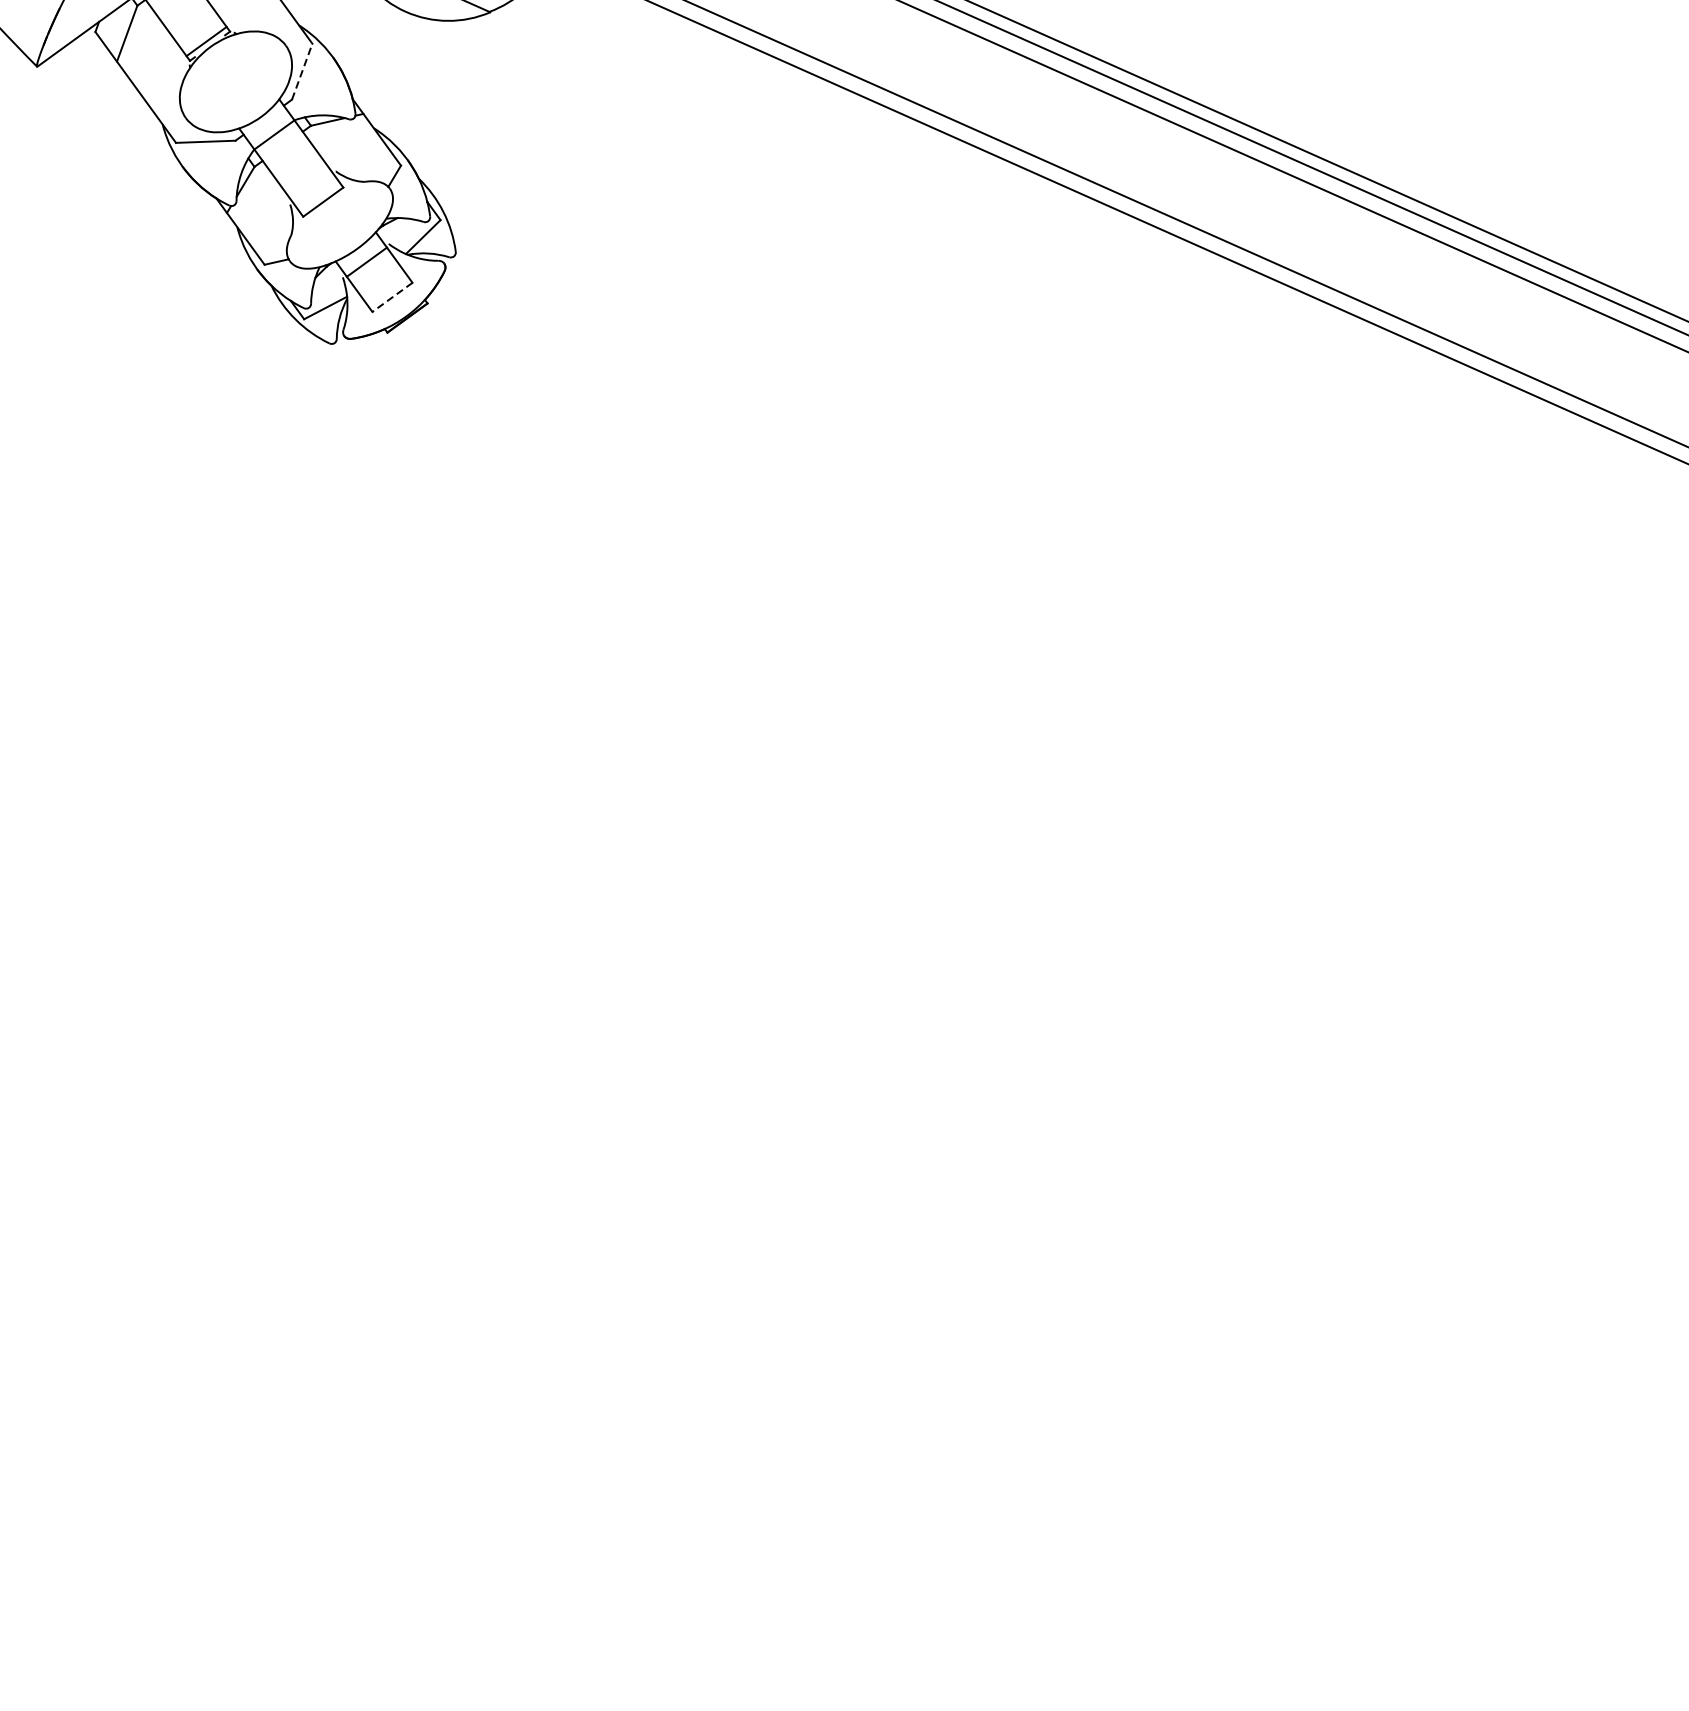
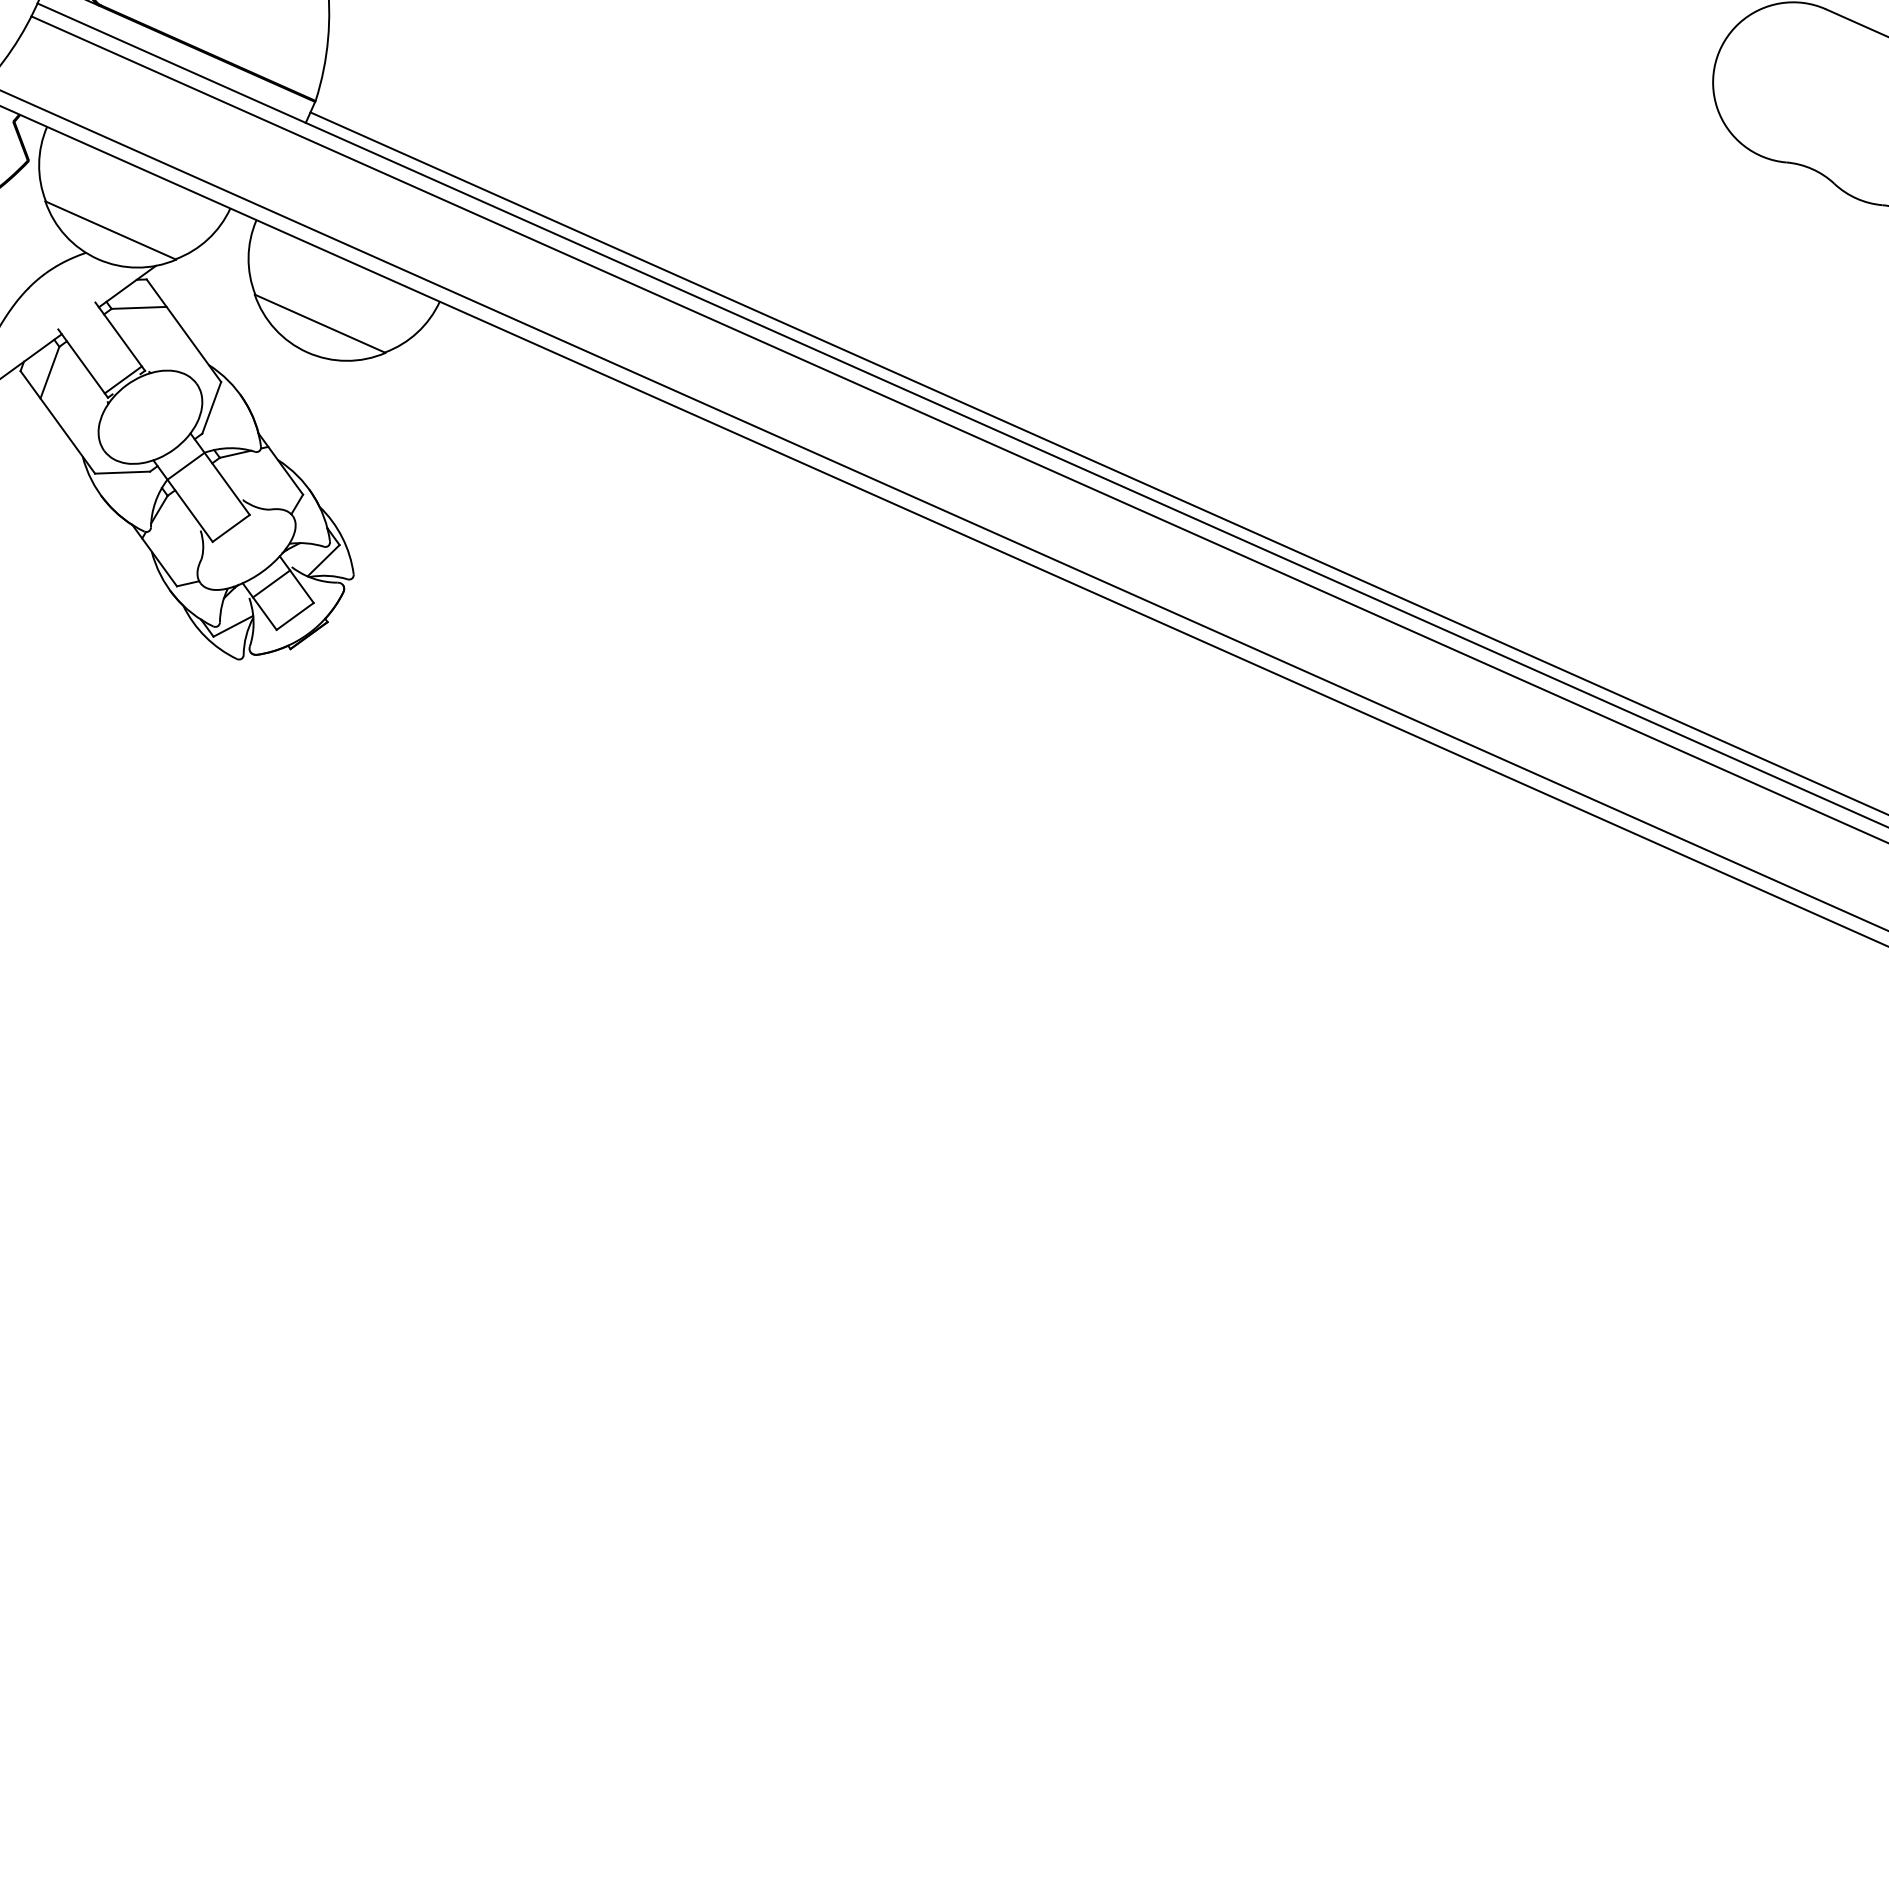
line: (301, 71) -> (211, 407), dashed -> solid
line: (392, 297) -> (295, 616), dashed -> solid

